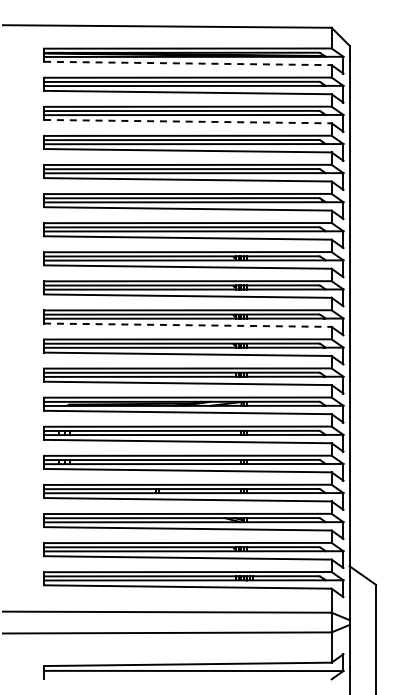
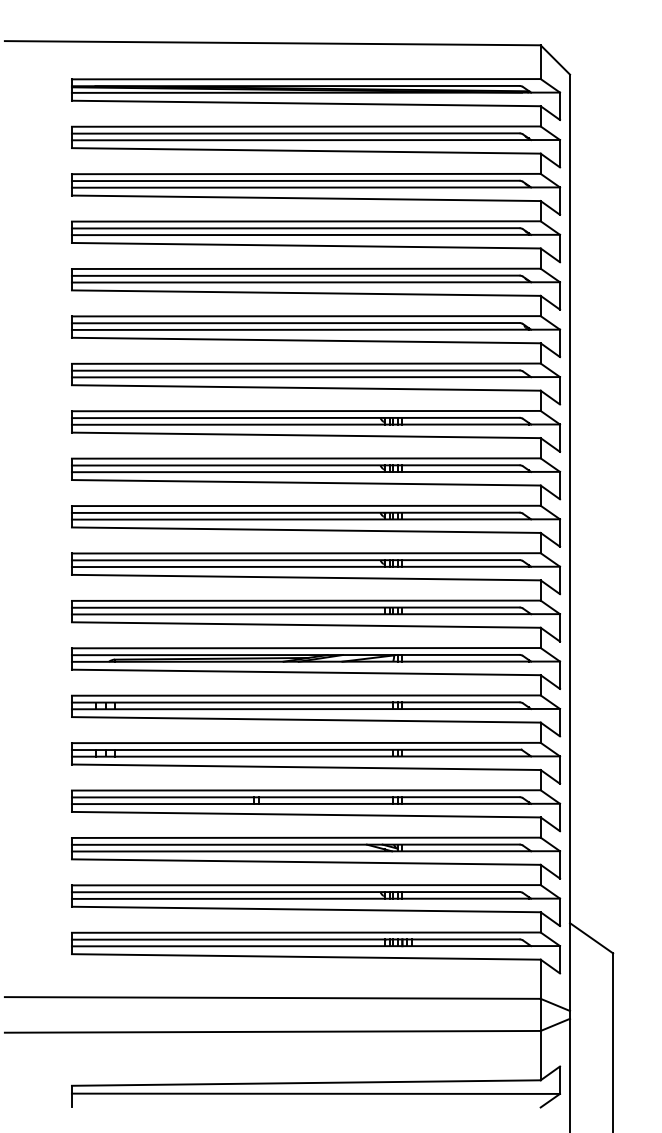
line: (187, 63) -> (305, 103), dashed -> solid
line: (187, 121) -> (305, 198), dashed -> solid
line: (187, 325) -> (305, 530), dashed -> solid

